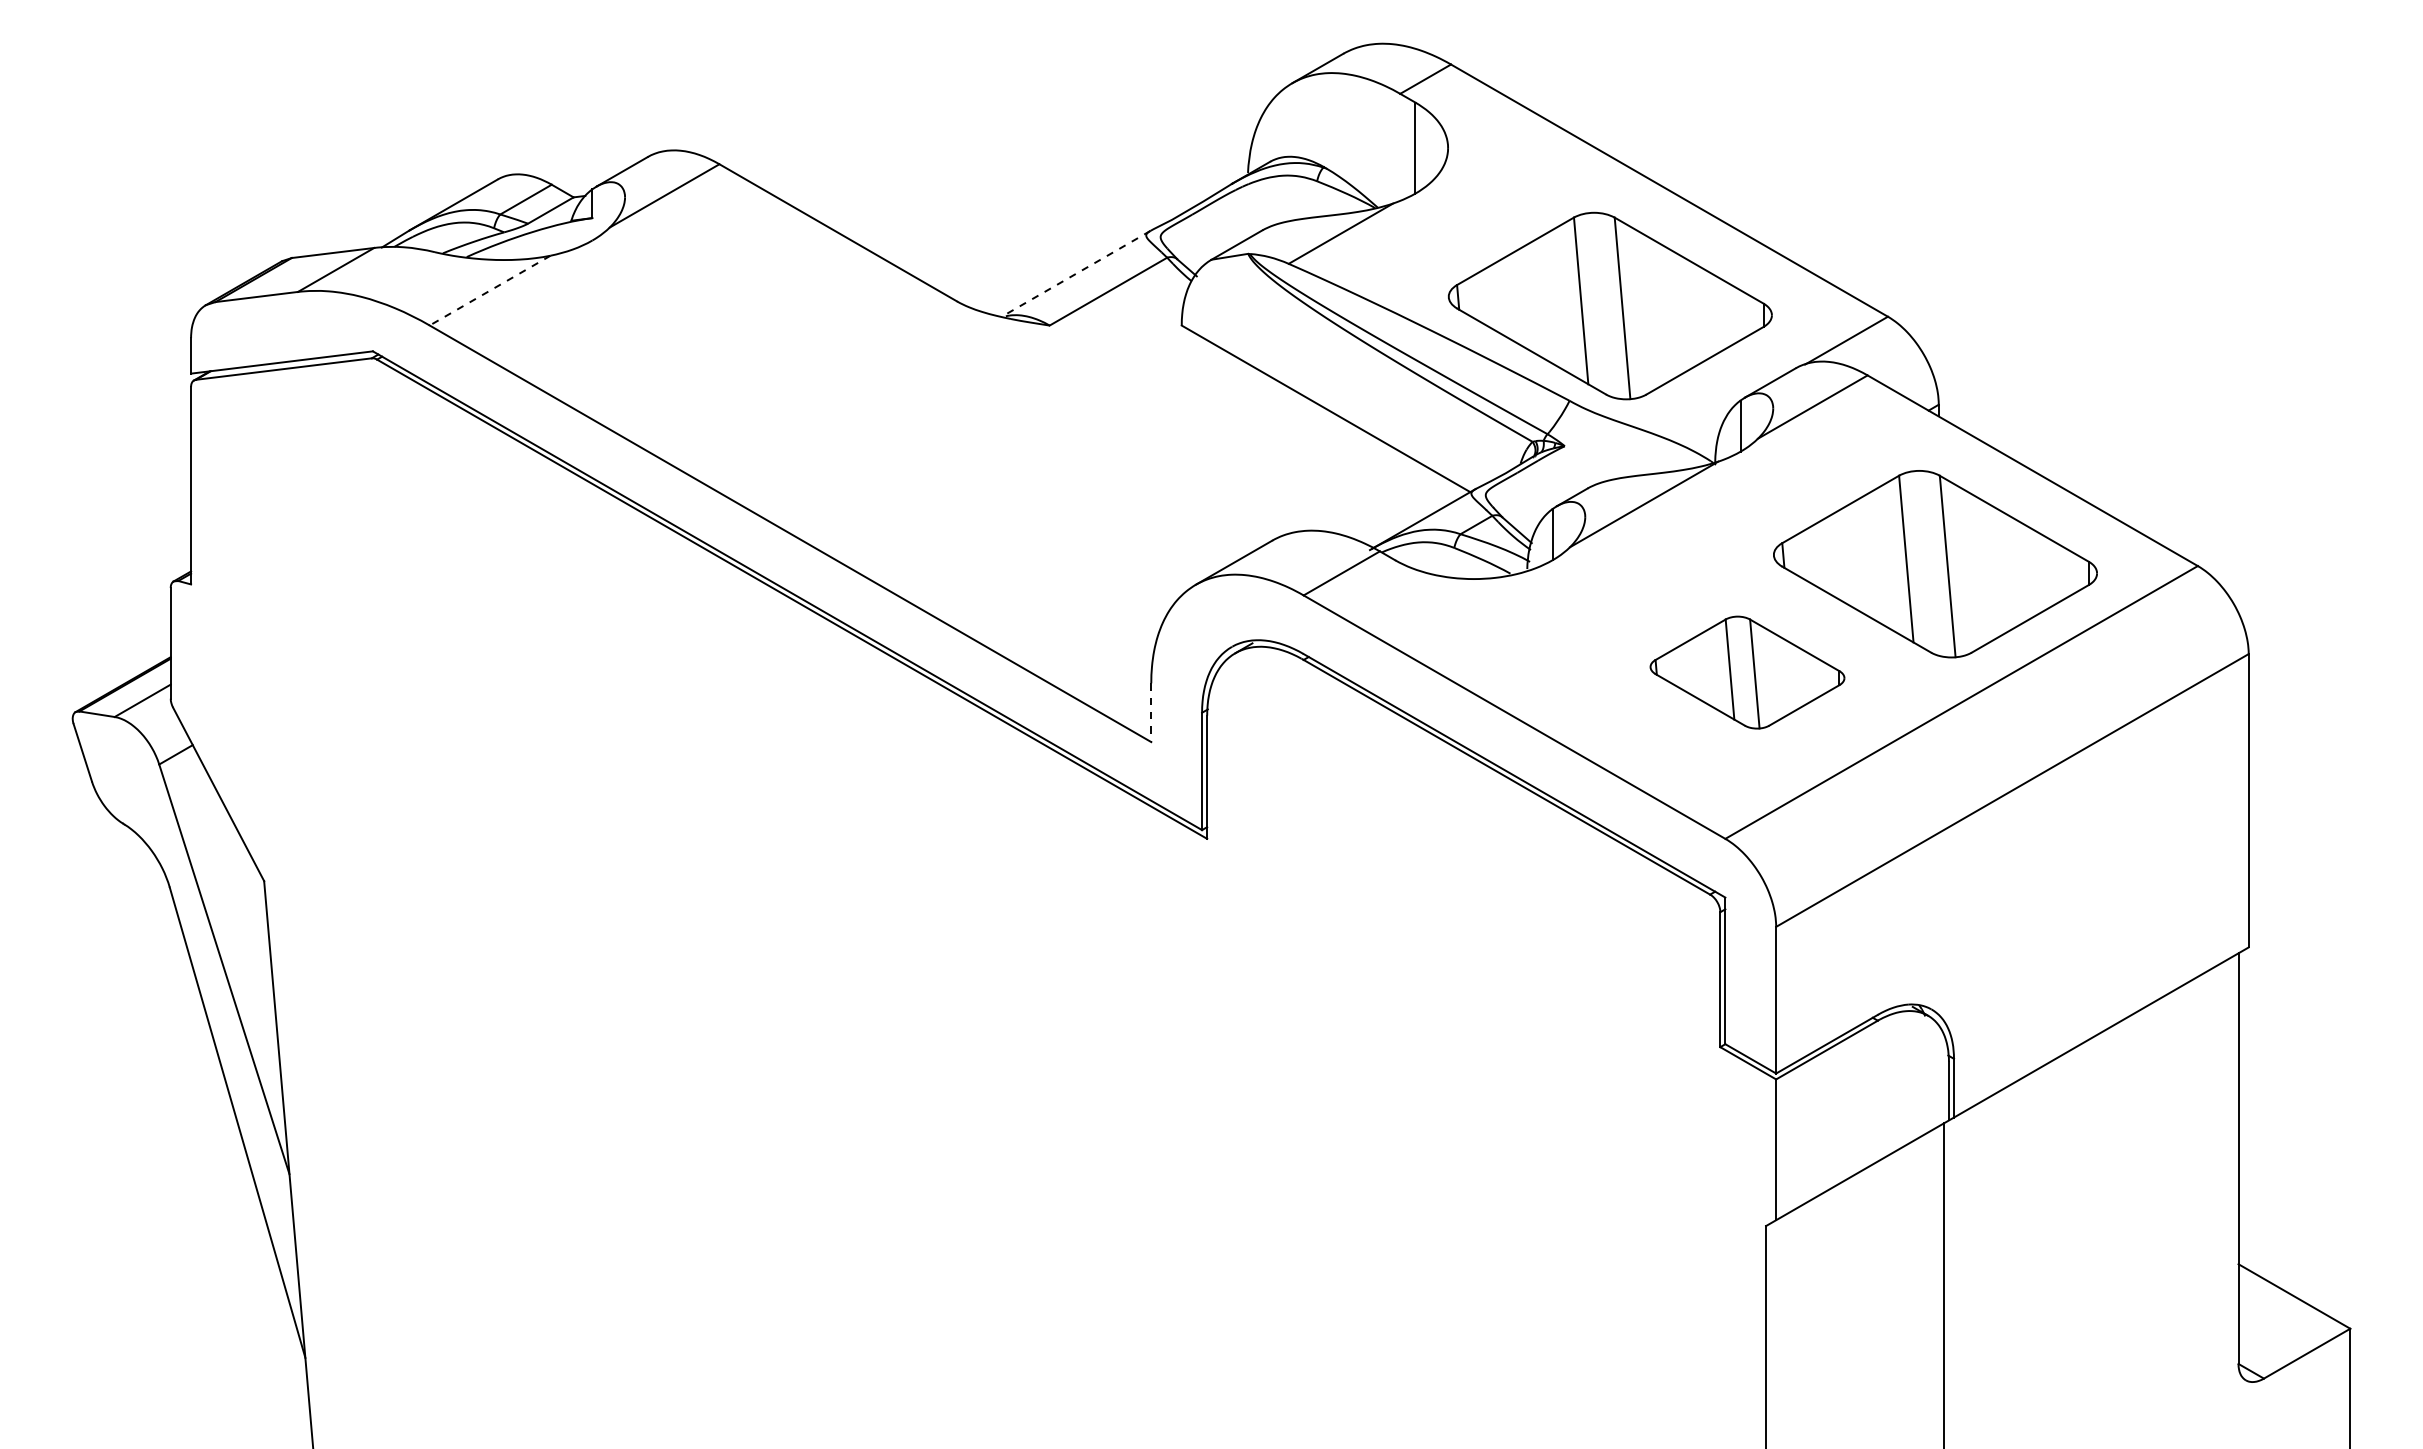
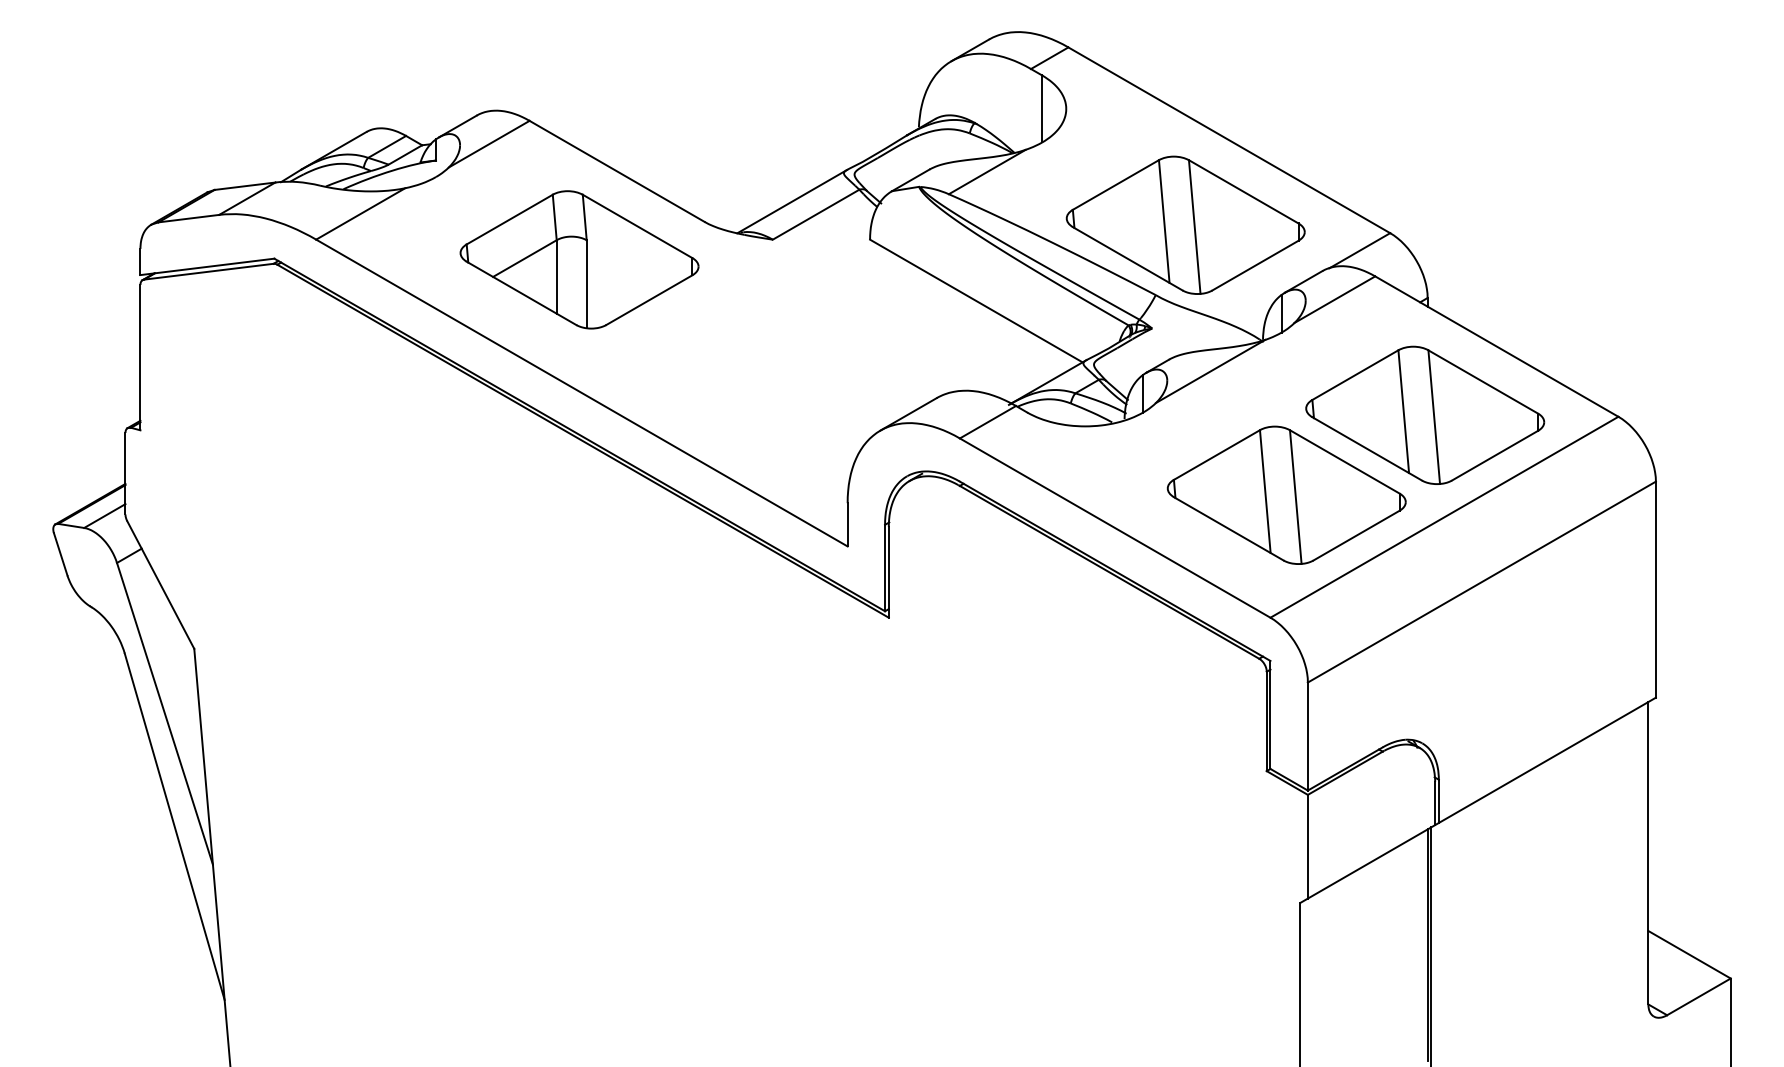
line: (1075, 274) -> (791, 202), dashed -> solid
line: (490, 290) -> (360, 213), dashed -> solid
part: (786, 352) -> (578, 259), added
part: (1747, 672) -> (1286, 495), size x1.67
line: (1151, 713) -> (847, 525), dashed -> solid
line: (1938, 1283) -> (1427, 945), added

